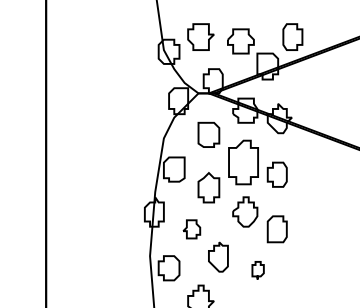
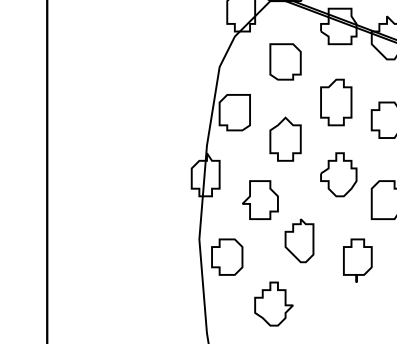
part: (243, 162) -> (336, 102), size x0.71
part: (191, 229) -> (260, 200), size x1.43
part: (257, 270) -> (356, 260), size x1.67

